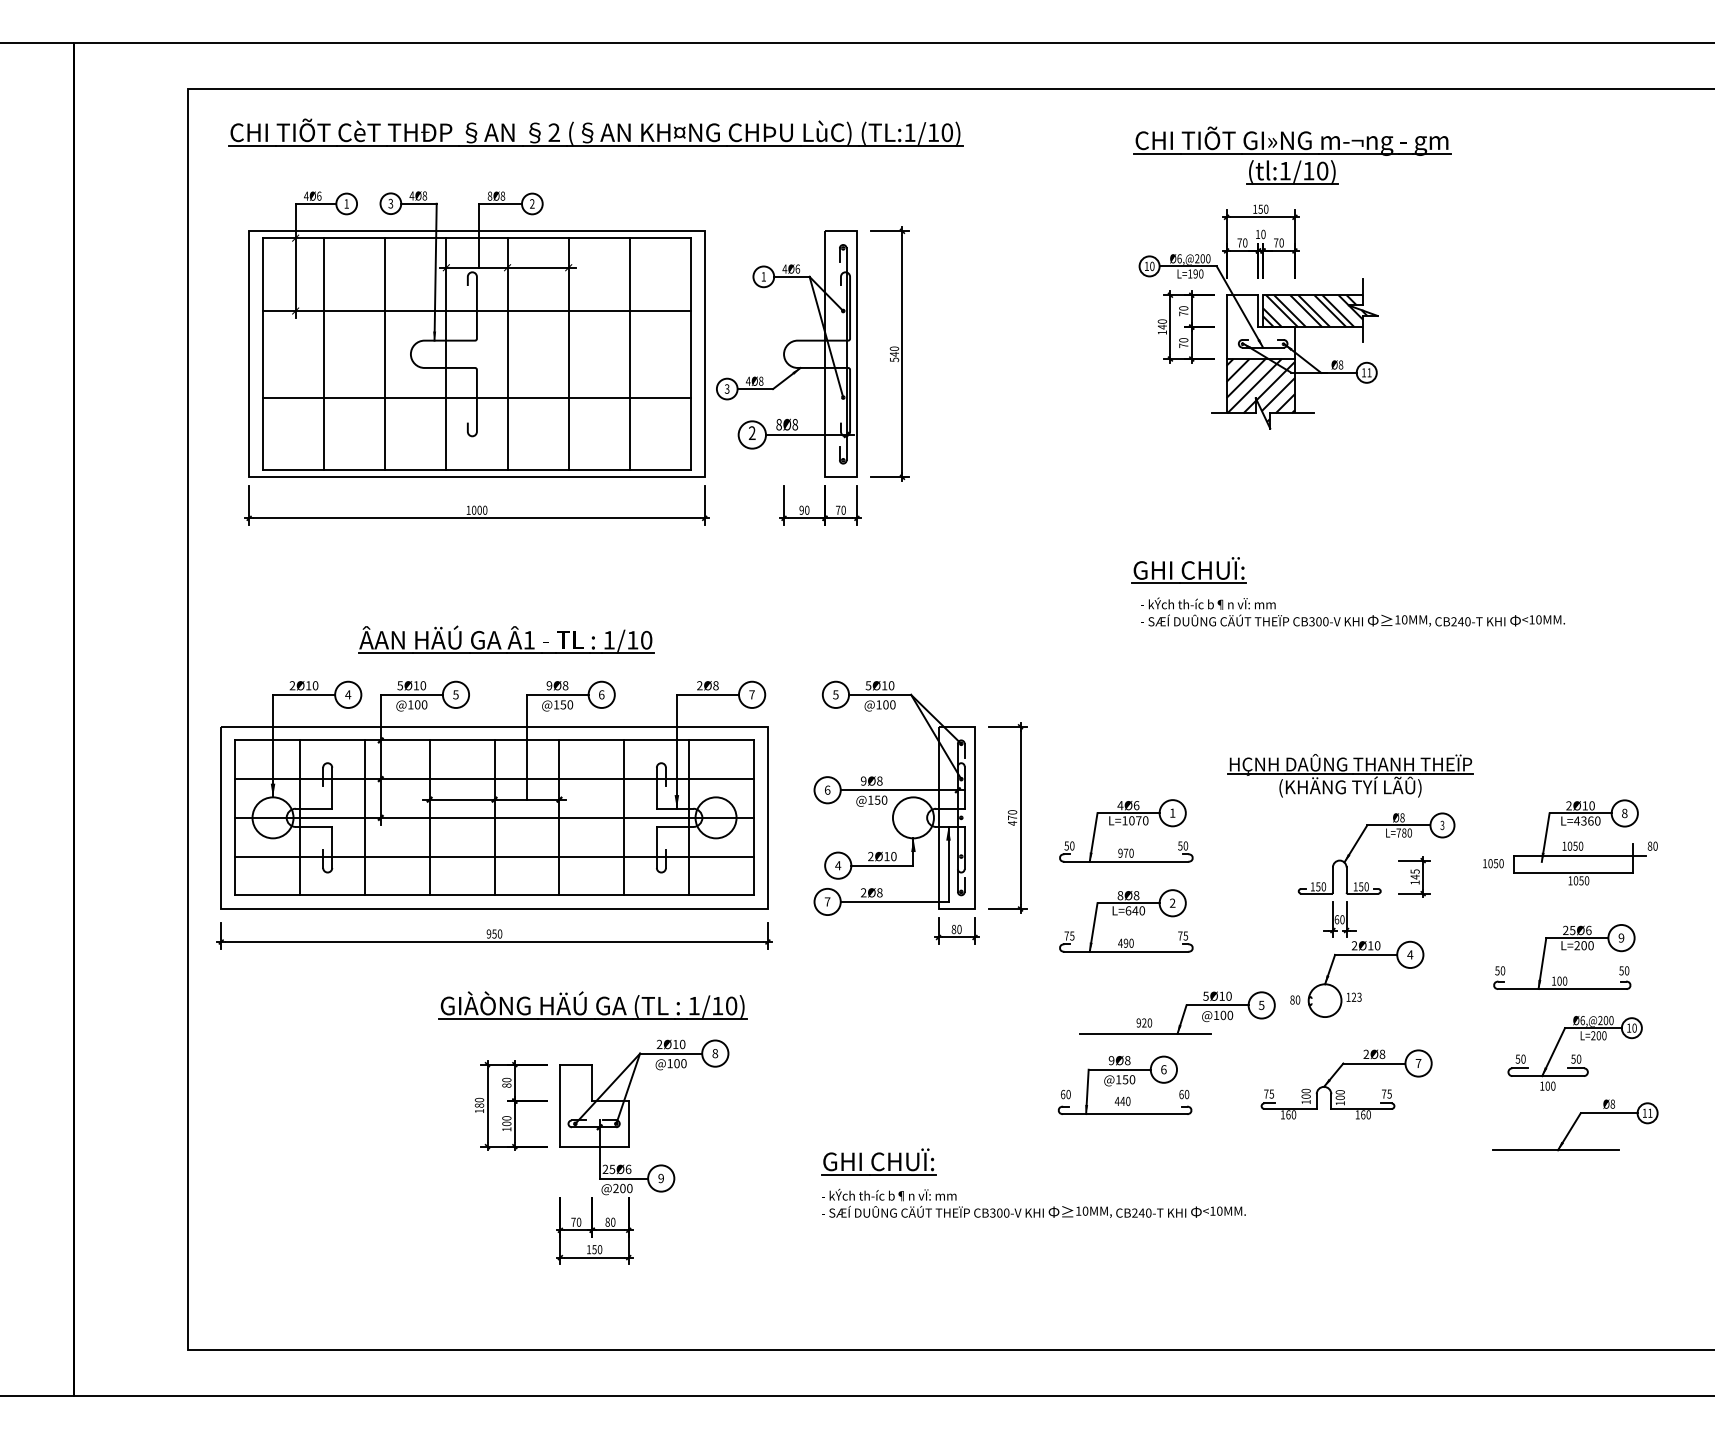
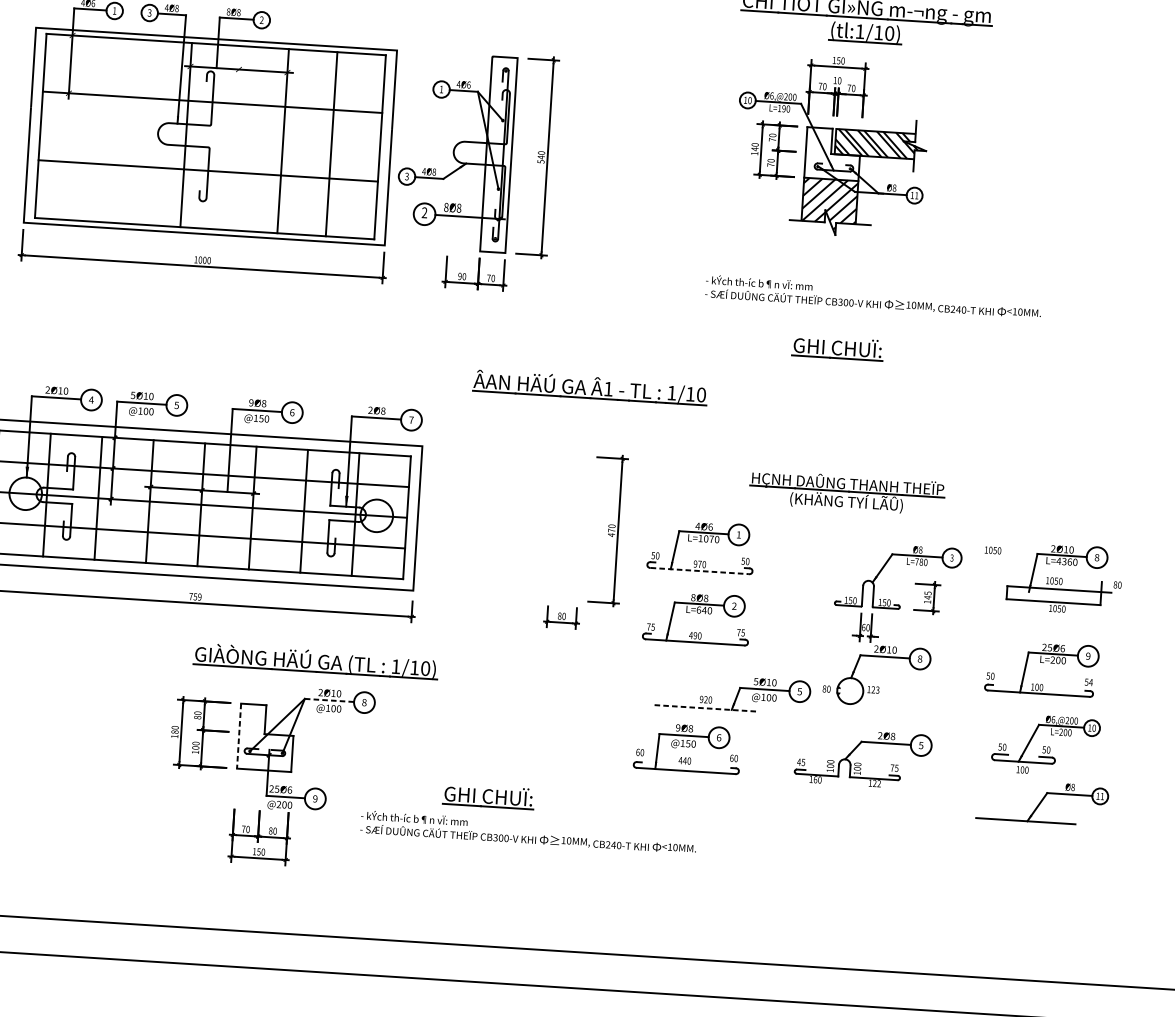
line: (324, 354) -> (89, 129), removed
line: (385, 354) -> (137, 132), removed
line: (507, 354) -> (234, 138), removed
part: (1188, 570) -> (837, 348), moved
text: (1352, 611) -> (873, 296), moved
part: (506, 639) -> (590, 387), moved
part: (1350, 775) -> (847, 492), moved
part: (899, 801) -> (522, 512), removed
line: (1126, 861) -> (699, 570), solid -> dashed
text: (1493, 863) -> (993, 550), moved
text: (494, 933) -> (195, 596), 950 -> 759
text: (1410, 954) -> (920, 658), 4 -> 8
text: (1626, 970) -> (1090, 682), 50 -> 54
part: (592, 1005) -> (315, 661), moved
line: (1145, 1033) -> (706, 708), solid -> dashed
line: (671, 1053) -> (329, 700), solid -> dashed
text: (1418, 1063) -> (921, 745), 7 -> 5
text: (1265, 1093) -> (798, 761), 75 -> 45
line: (560, 1105) -> (239, 736), solid -> dashed
text: (1365, 1114) -> (876, 783), 160 -> 122
text: (1033, 1202) -> (528, 831), moved

